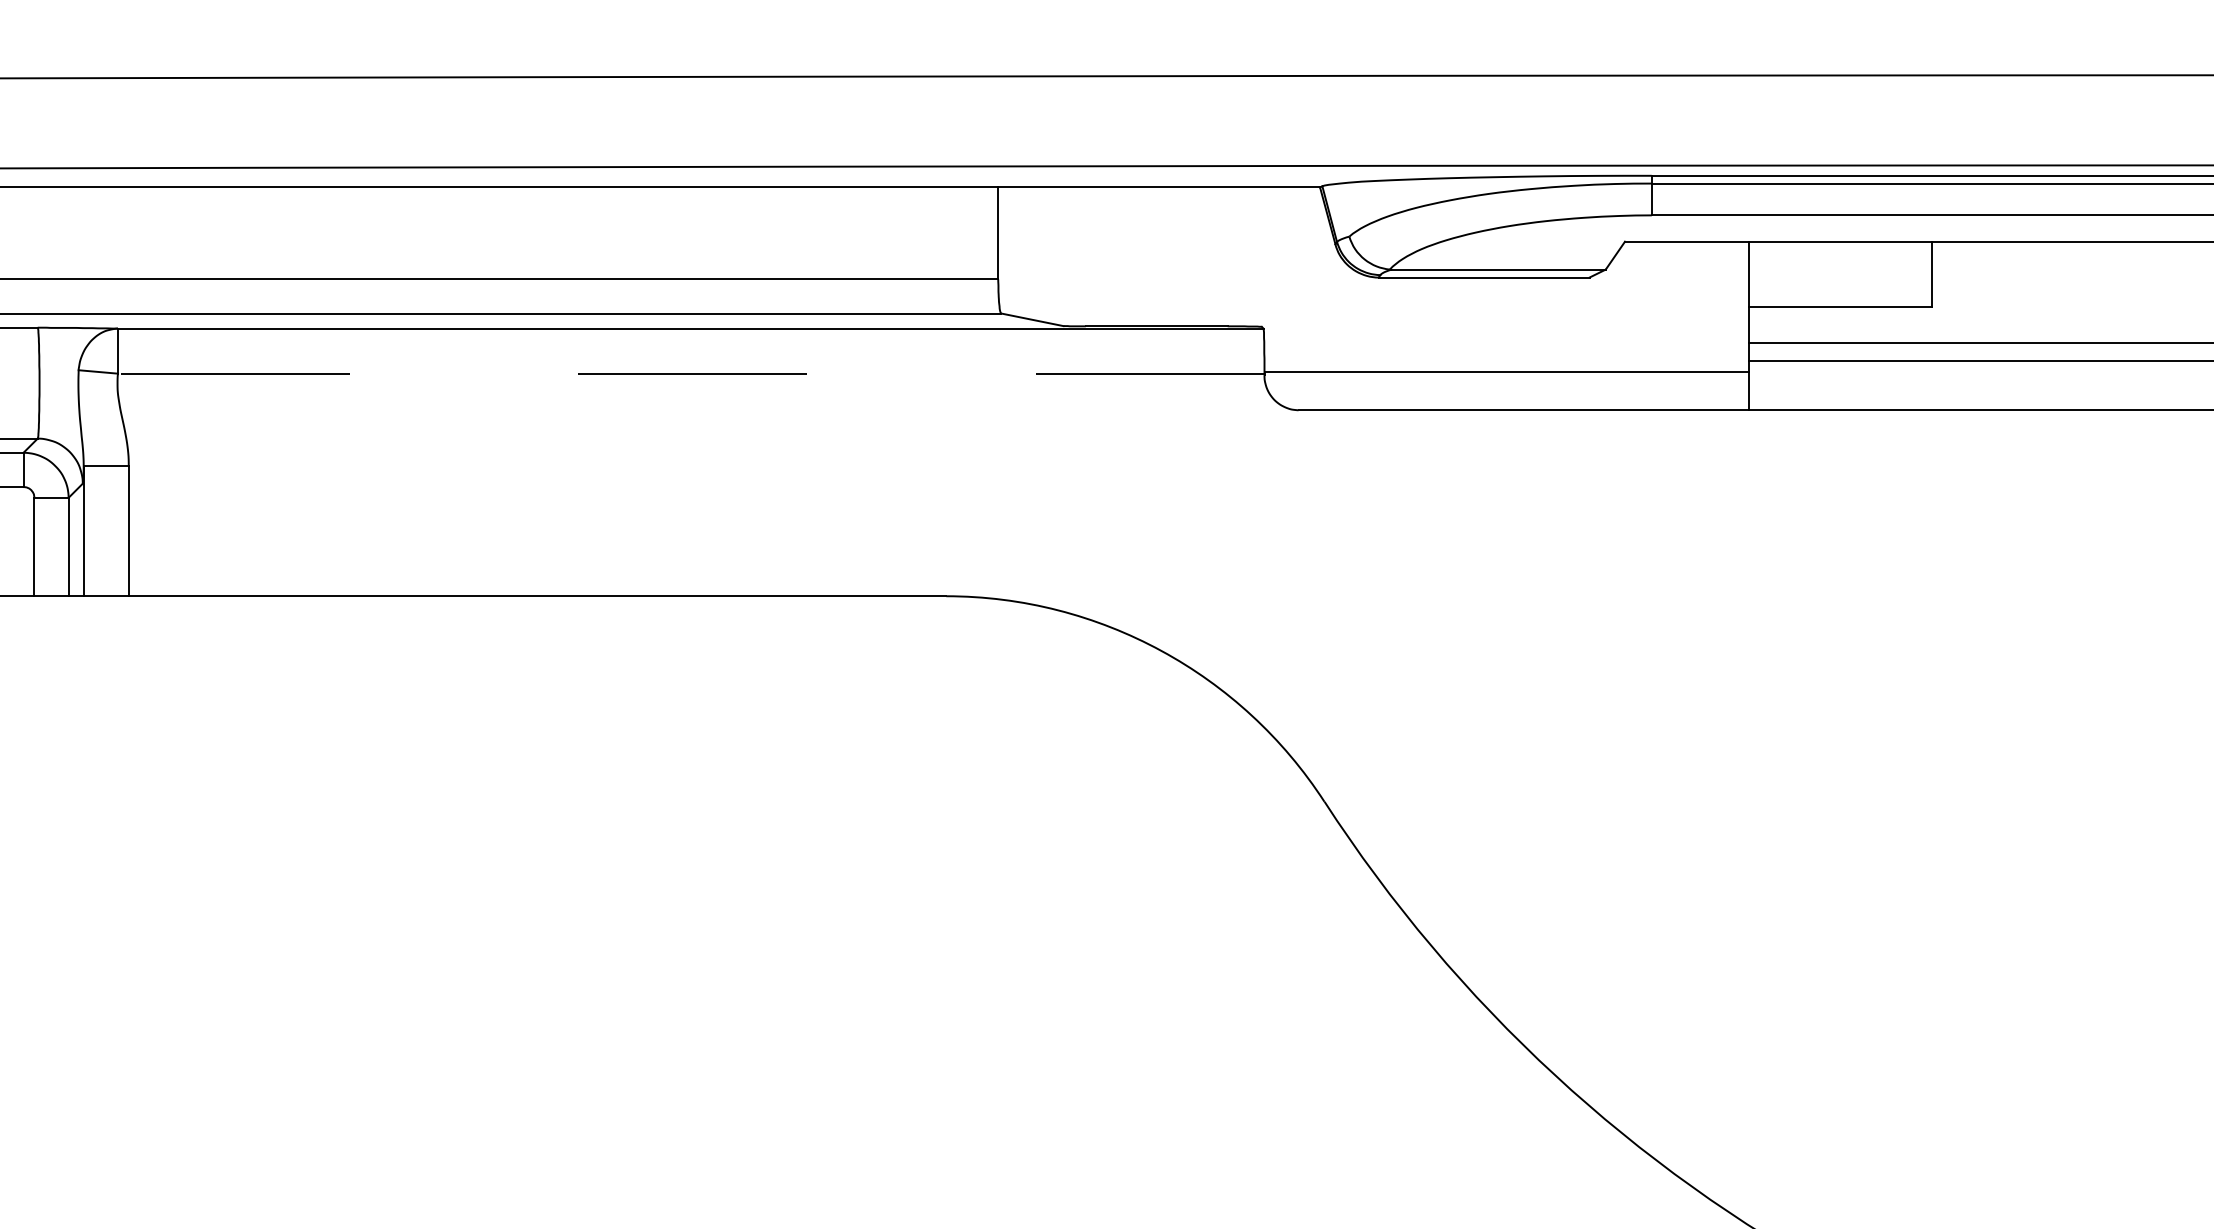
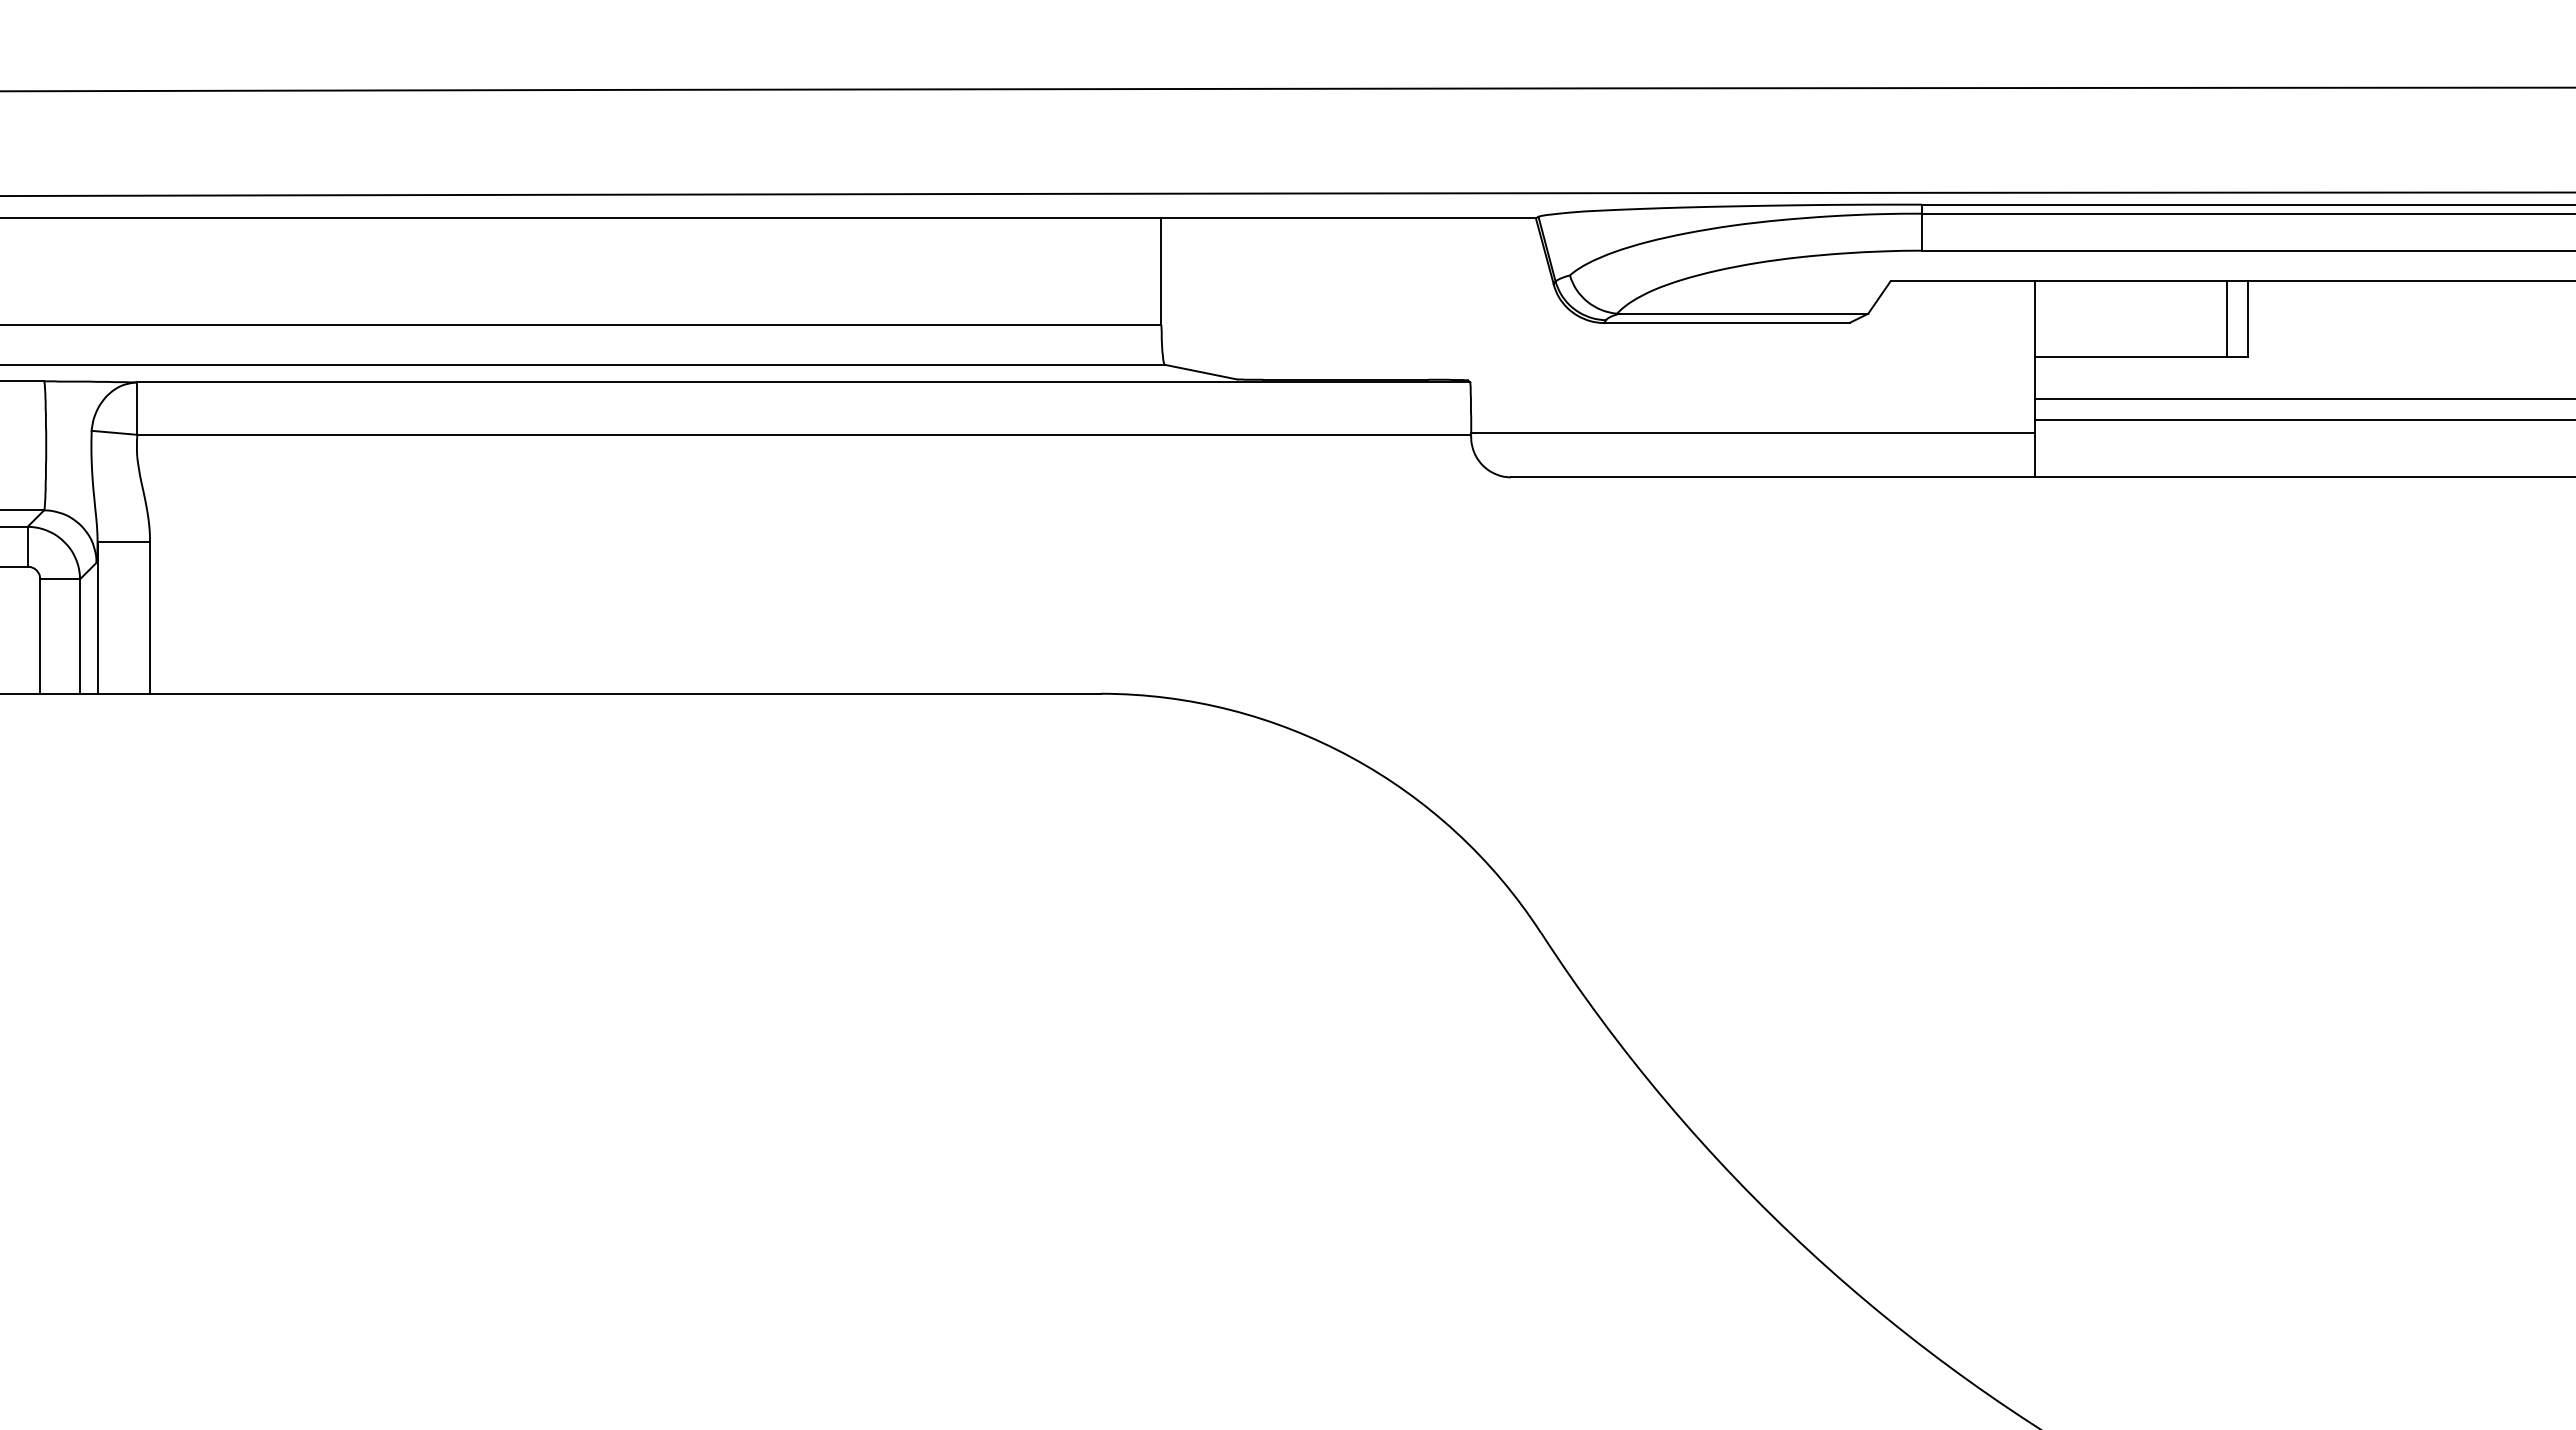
line: (1913, 274) -> (2226, 319), added
line: (691, 373) -> (804, 434), dashed -> solid

